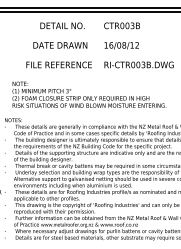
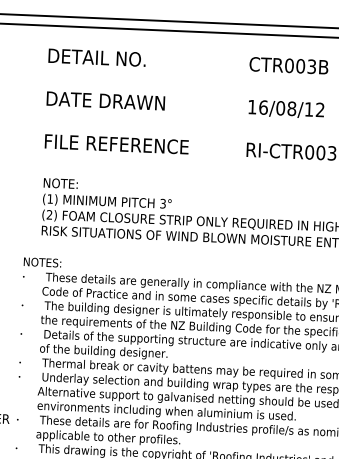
text: (62, 25) -> (97, 56), moved
text: (60, 45) -> (106, 101), moved
text: (58, 64) -> (115, 143), moved

